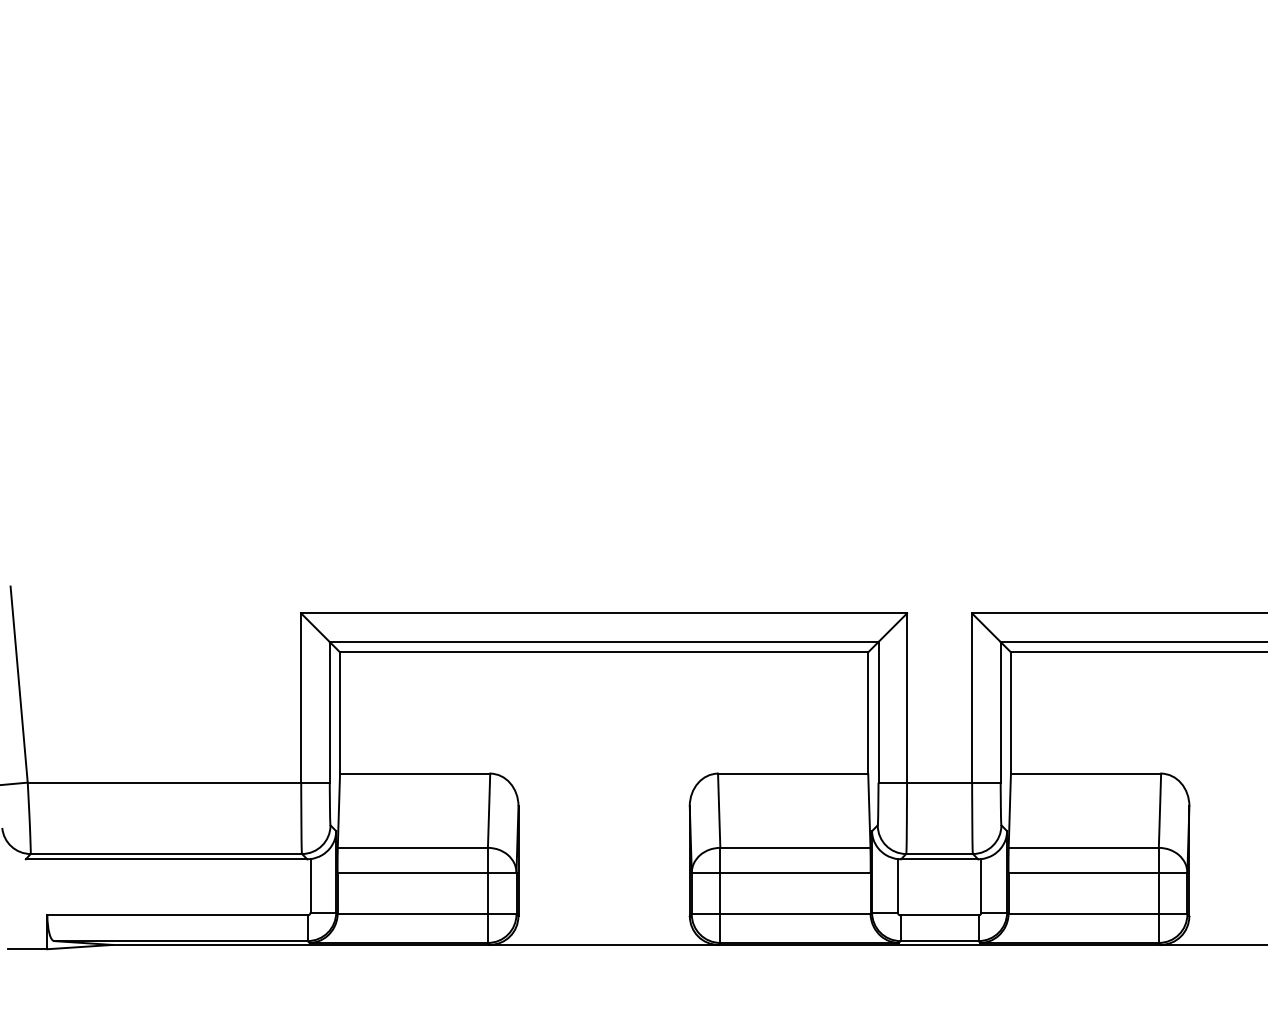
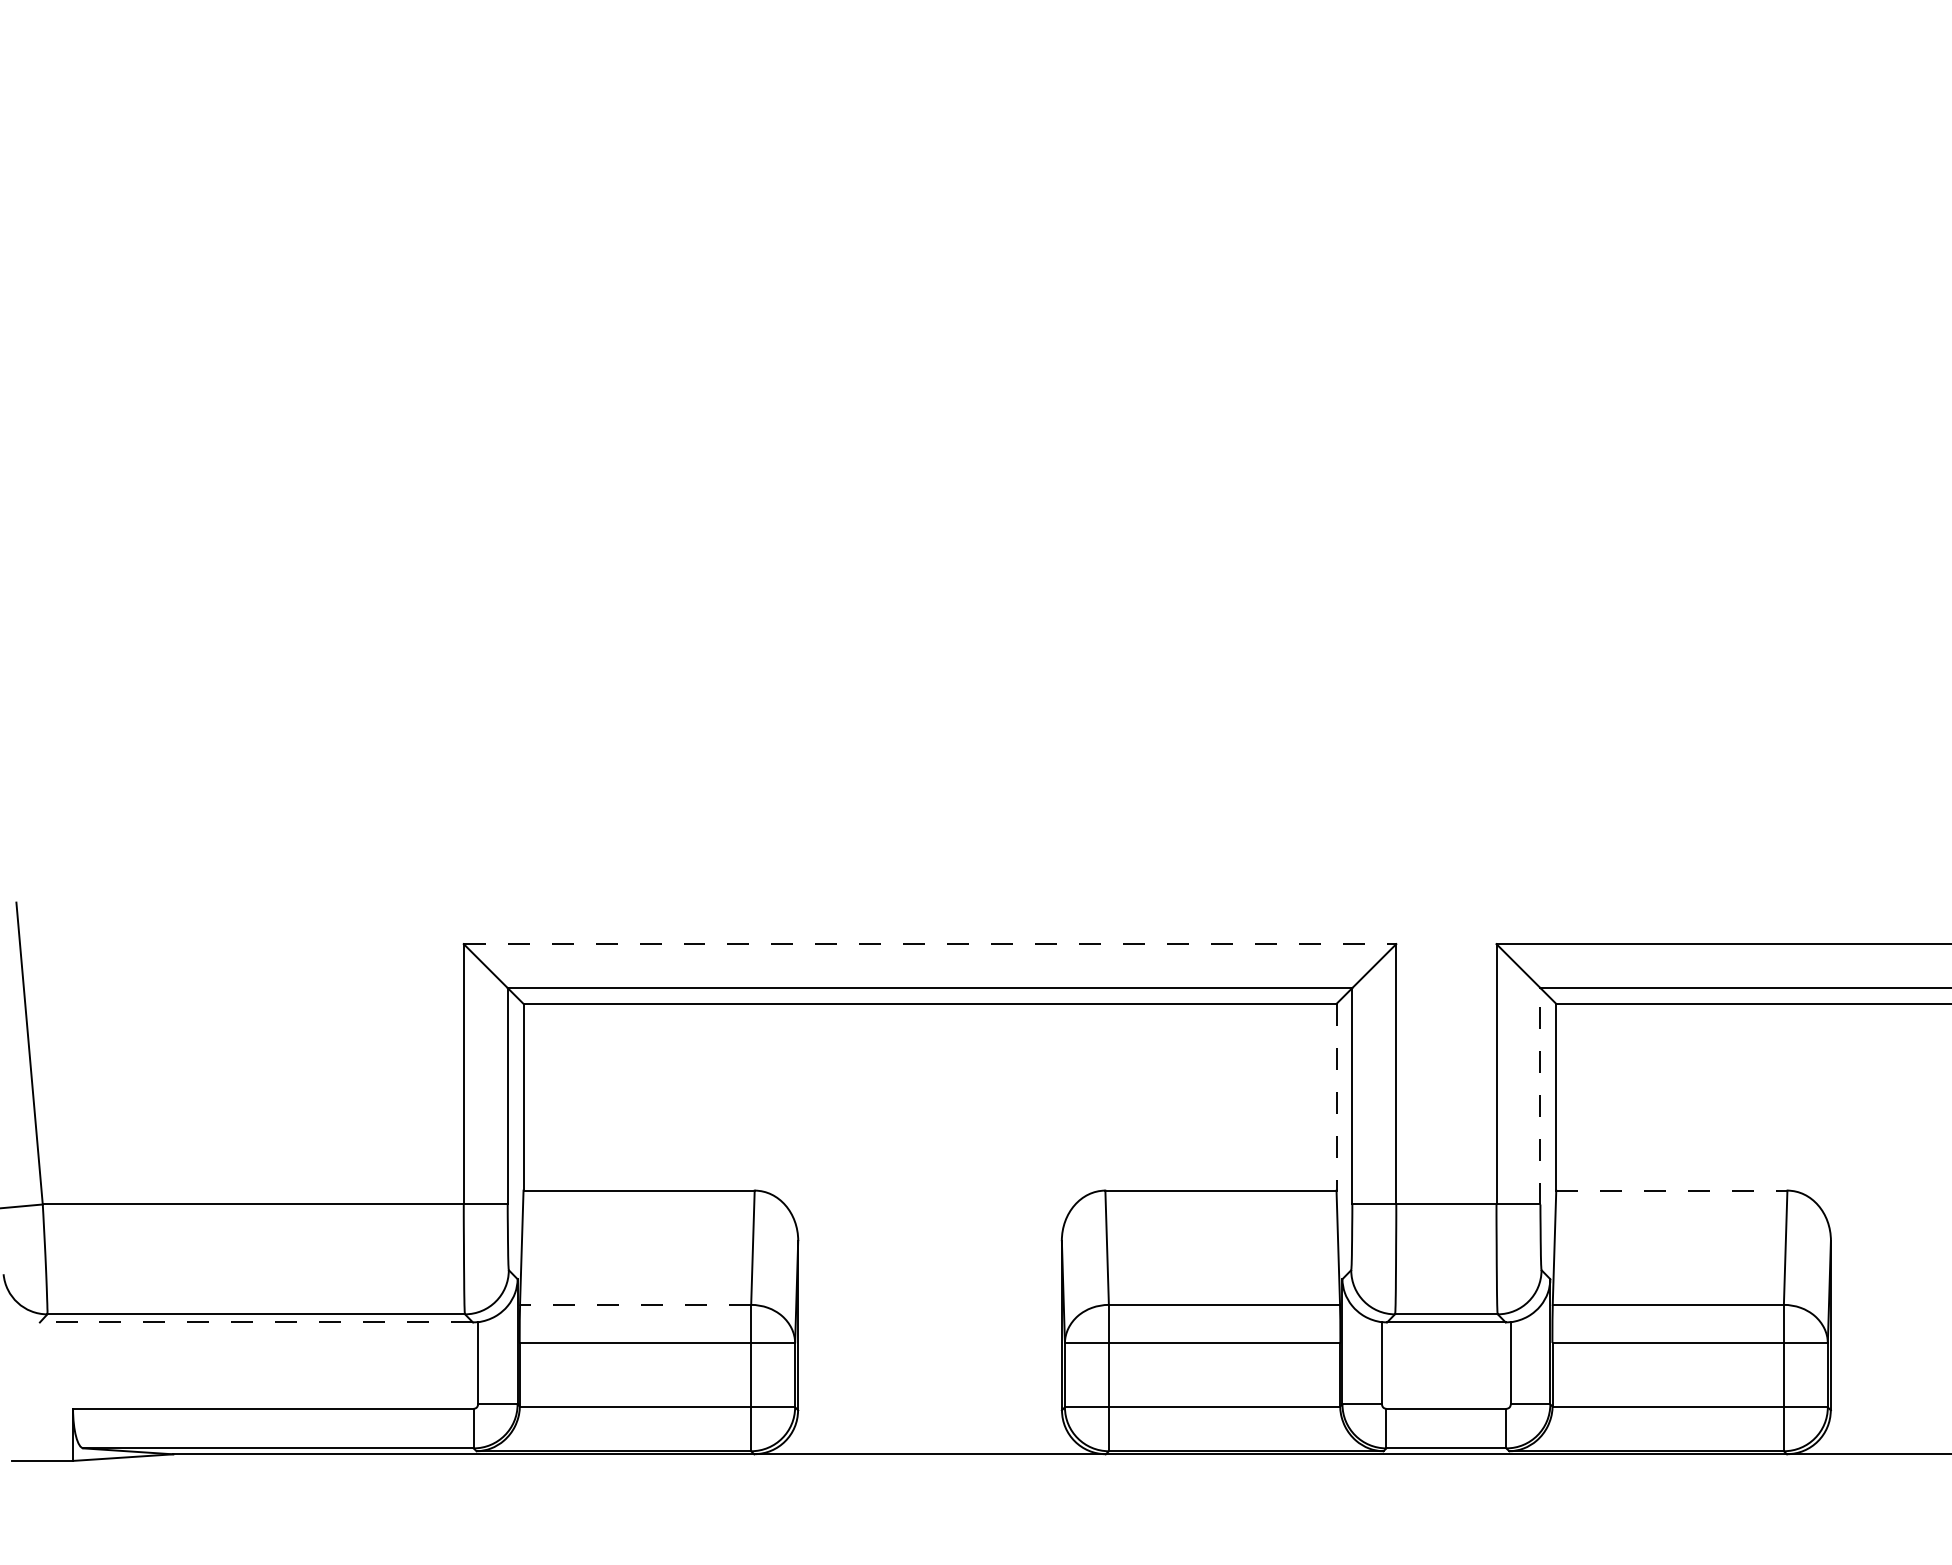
line: (604, 613) -> (930, 944), solid -> dashed
line: (1000, 711) -> (1540, 1094), solid -> dashed
line: (868, 712) -> (1336, 1096), solid -> dashed
line: (1086, 773) -> (1672, 1190), solid -> dashed
line: (412, 847) -> (635, 1304), solid -> dashed
line: (166, 859) -> (256, 1322), solid -> dashed

